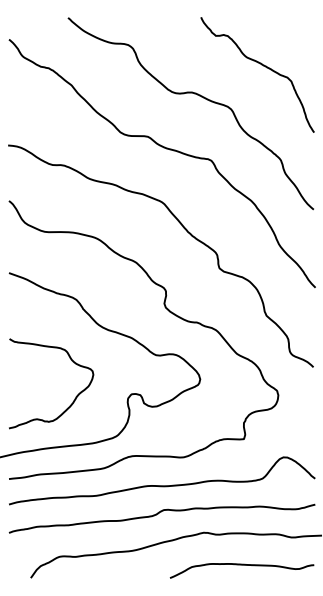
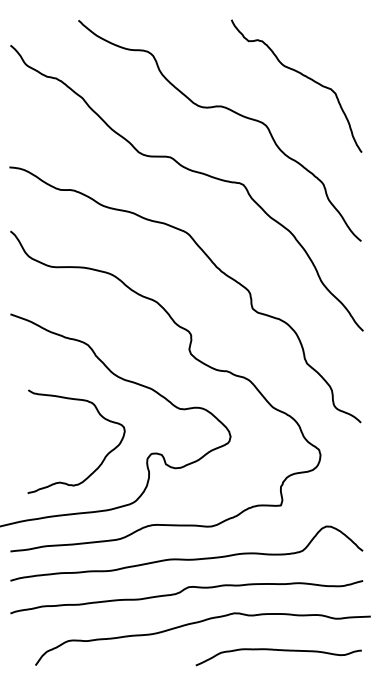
curve: (75, 396) -> (104, 456), moved

